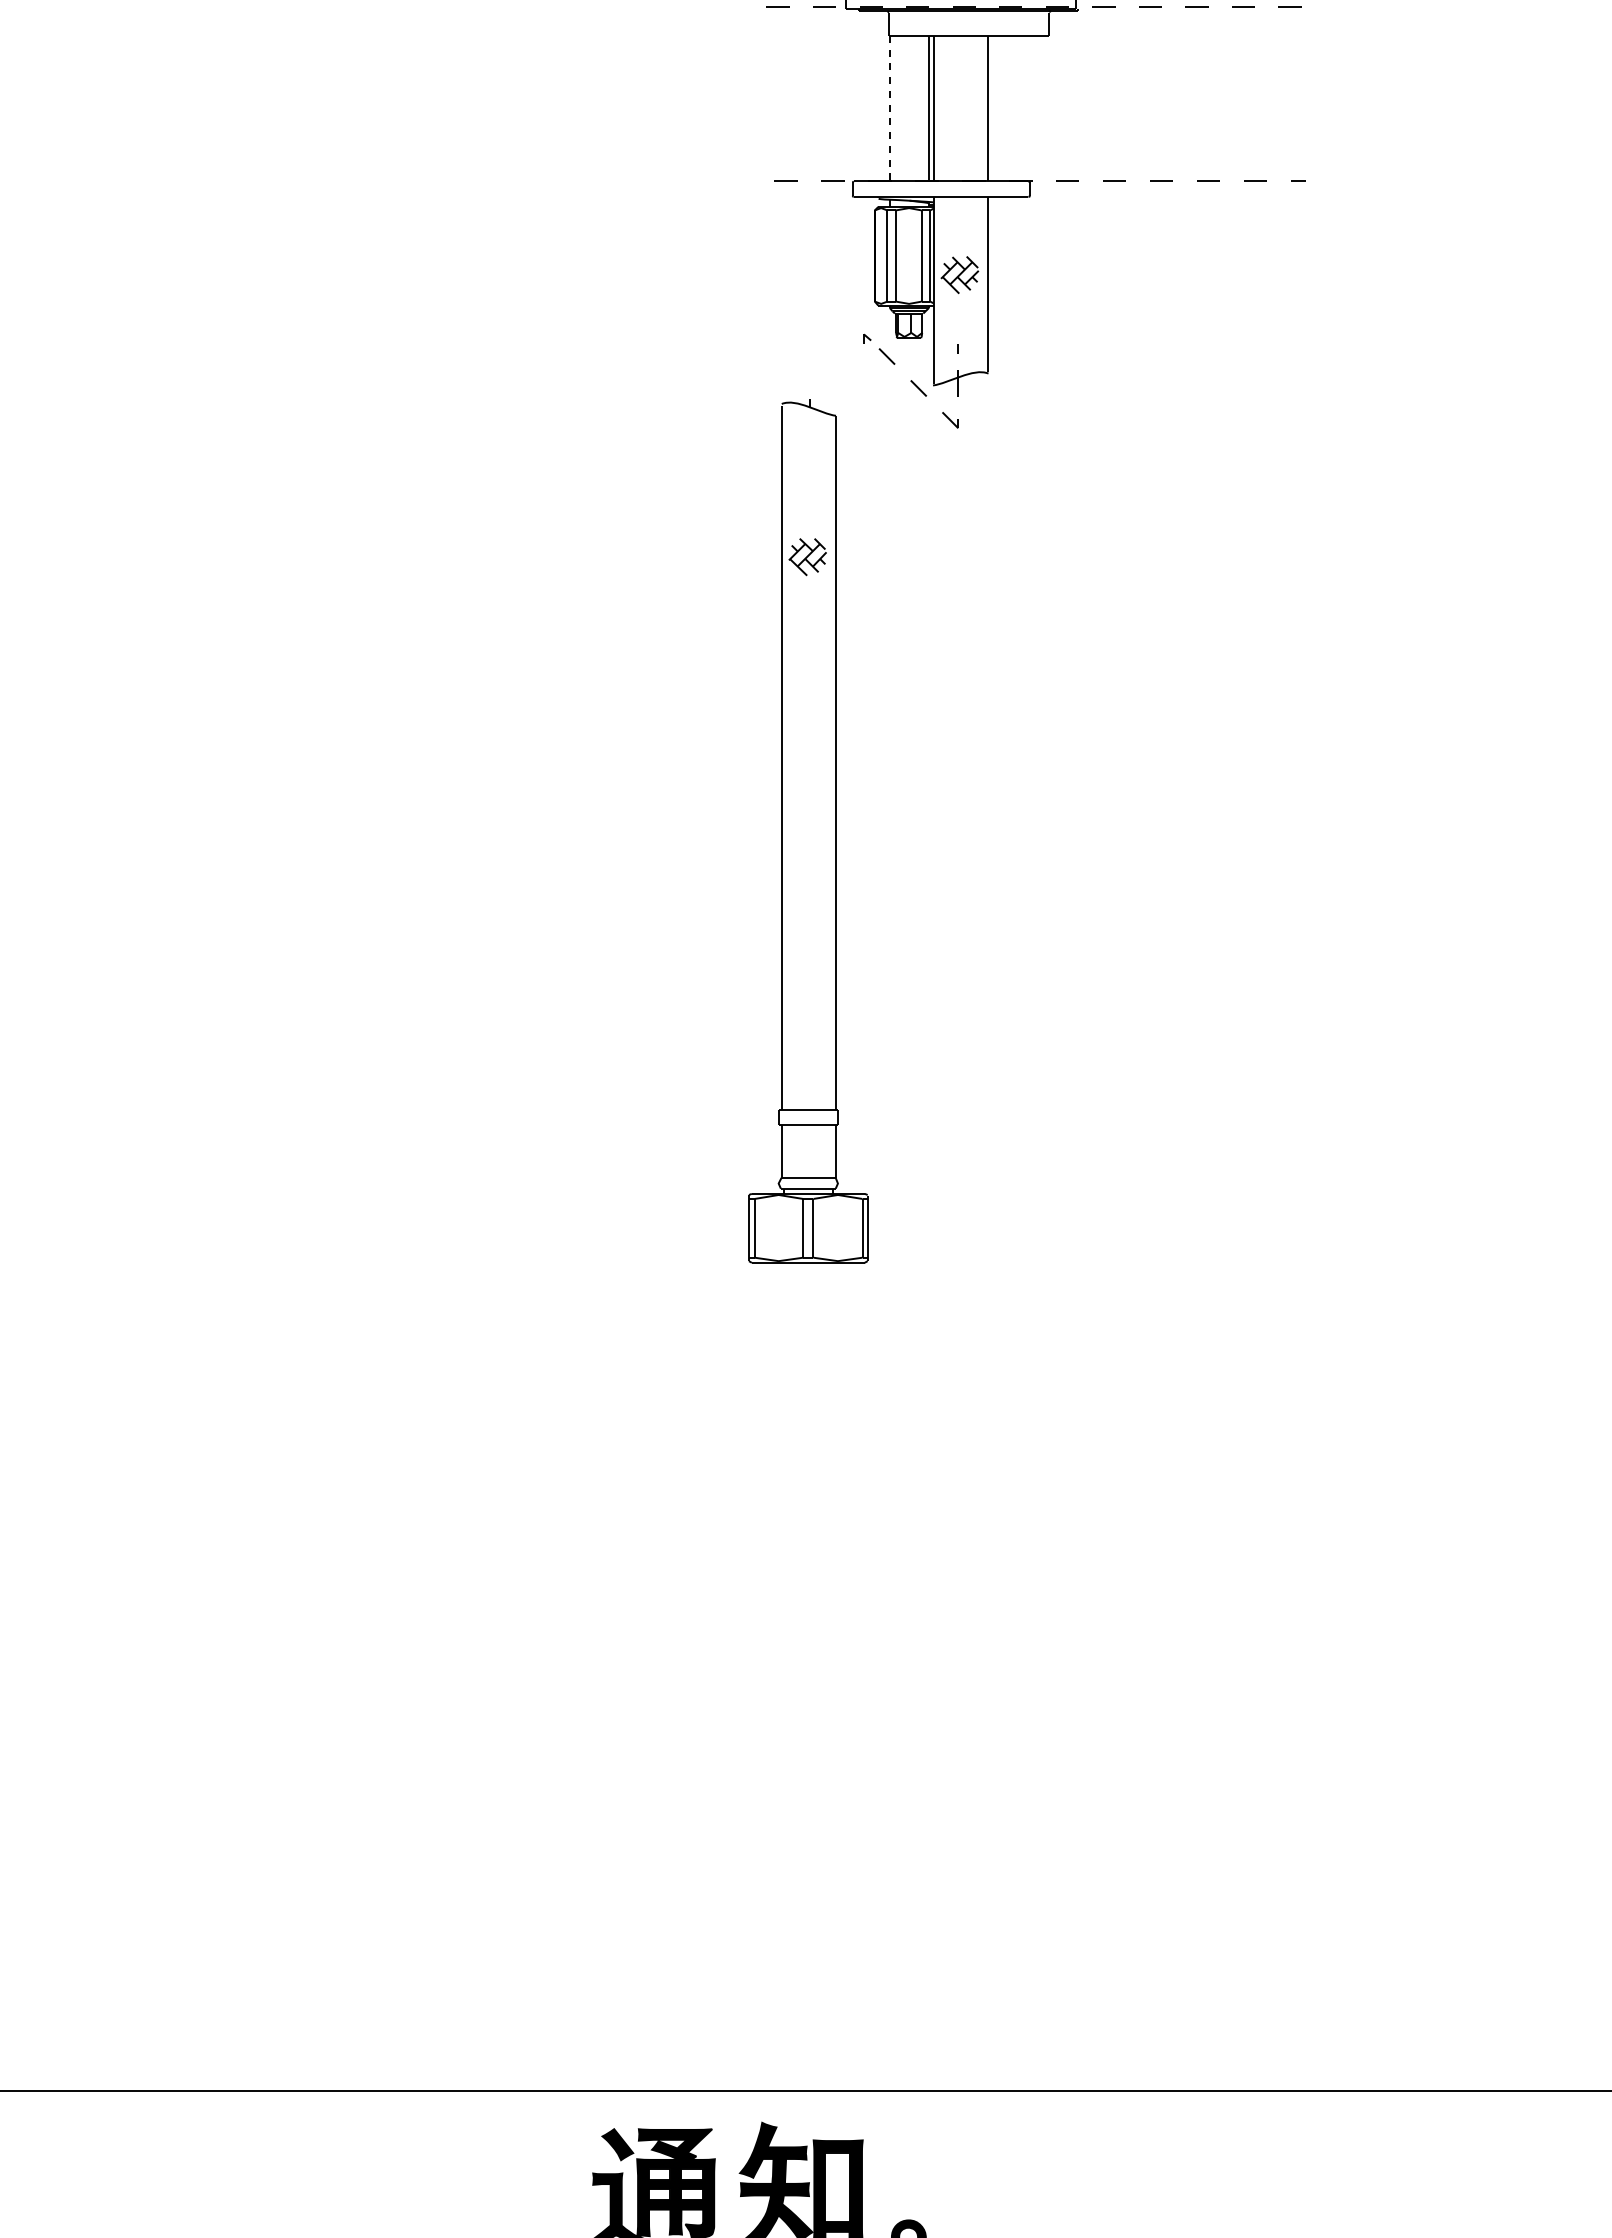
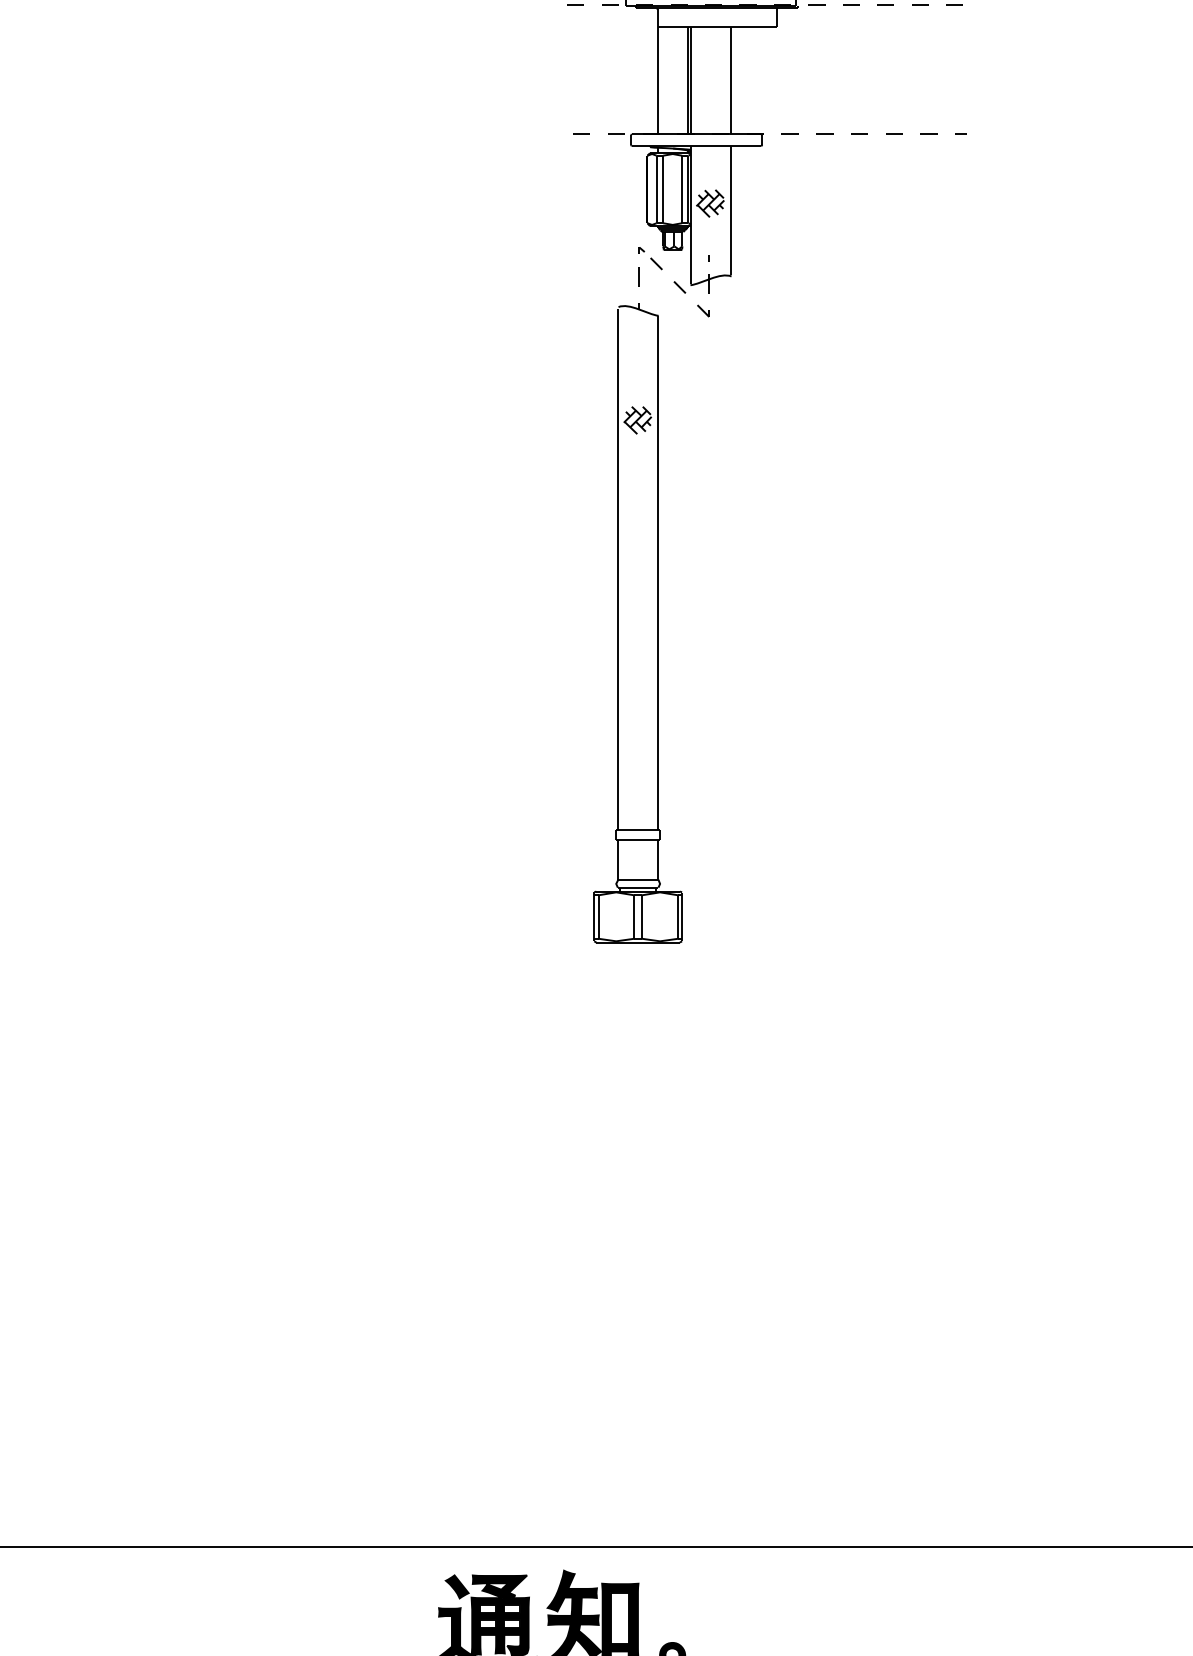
line: (889, 108) -> (658, 80), dashed -> solid
line: (863, 373) -> (639, 276), added
part: (782, 831) -> (619, 623), moved

